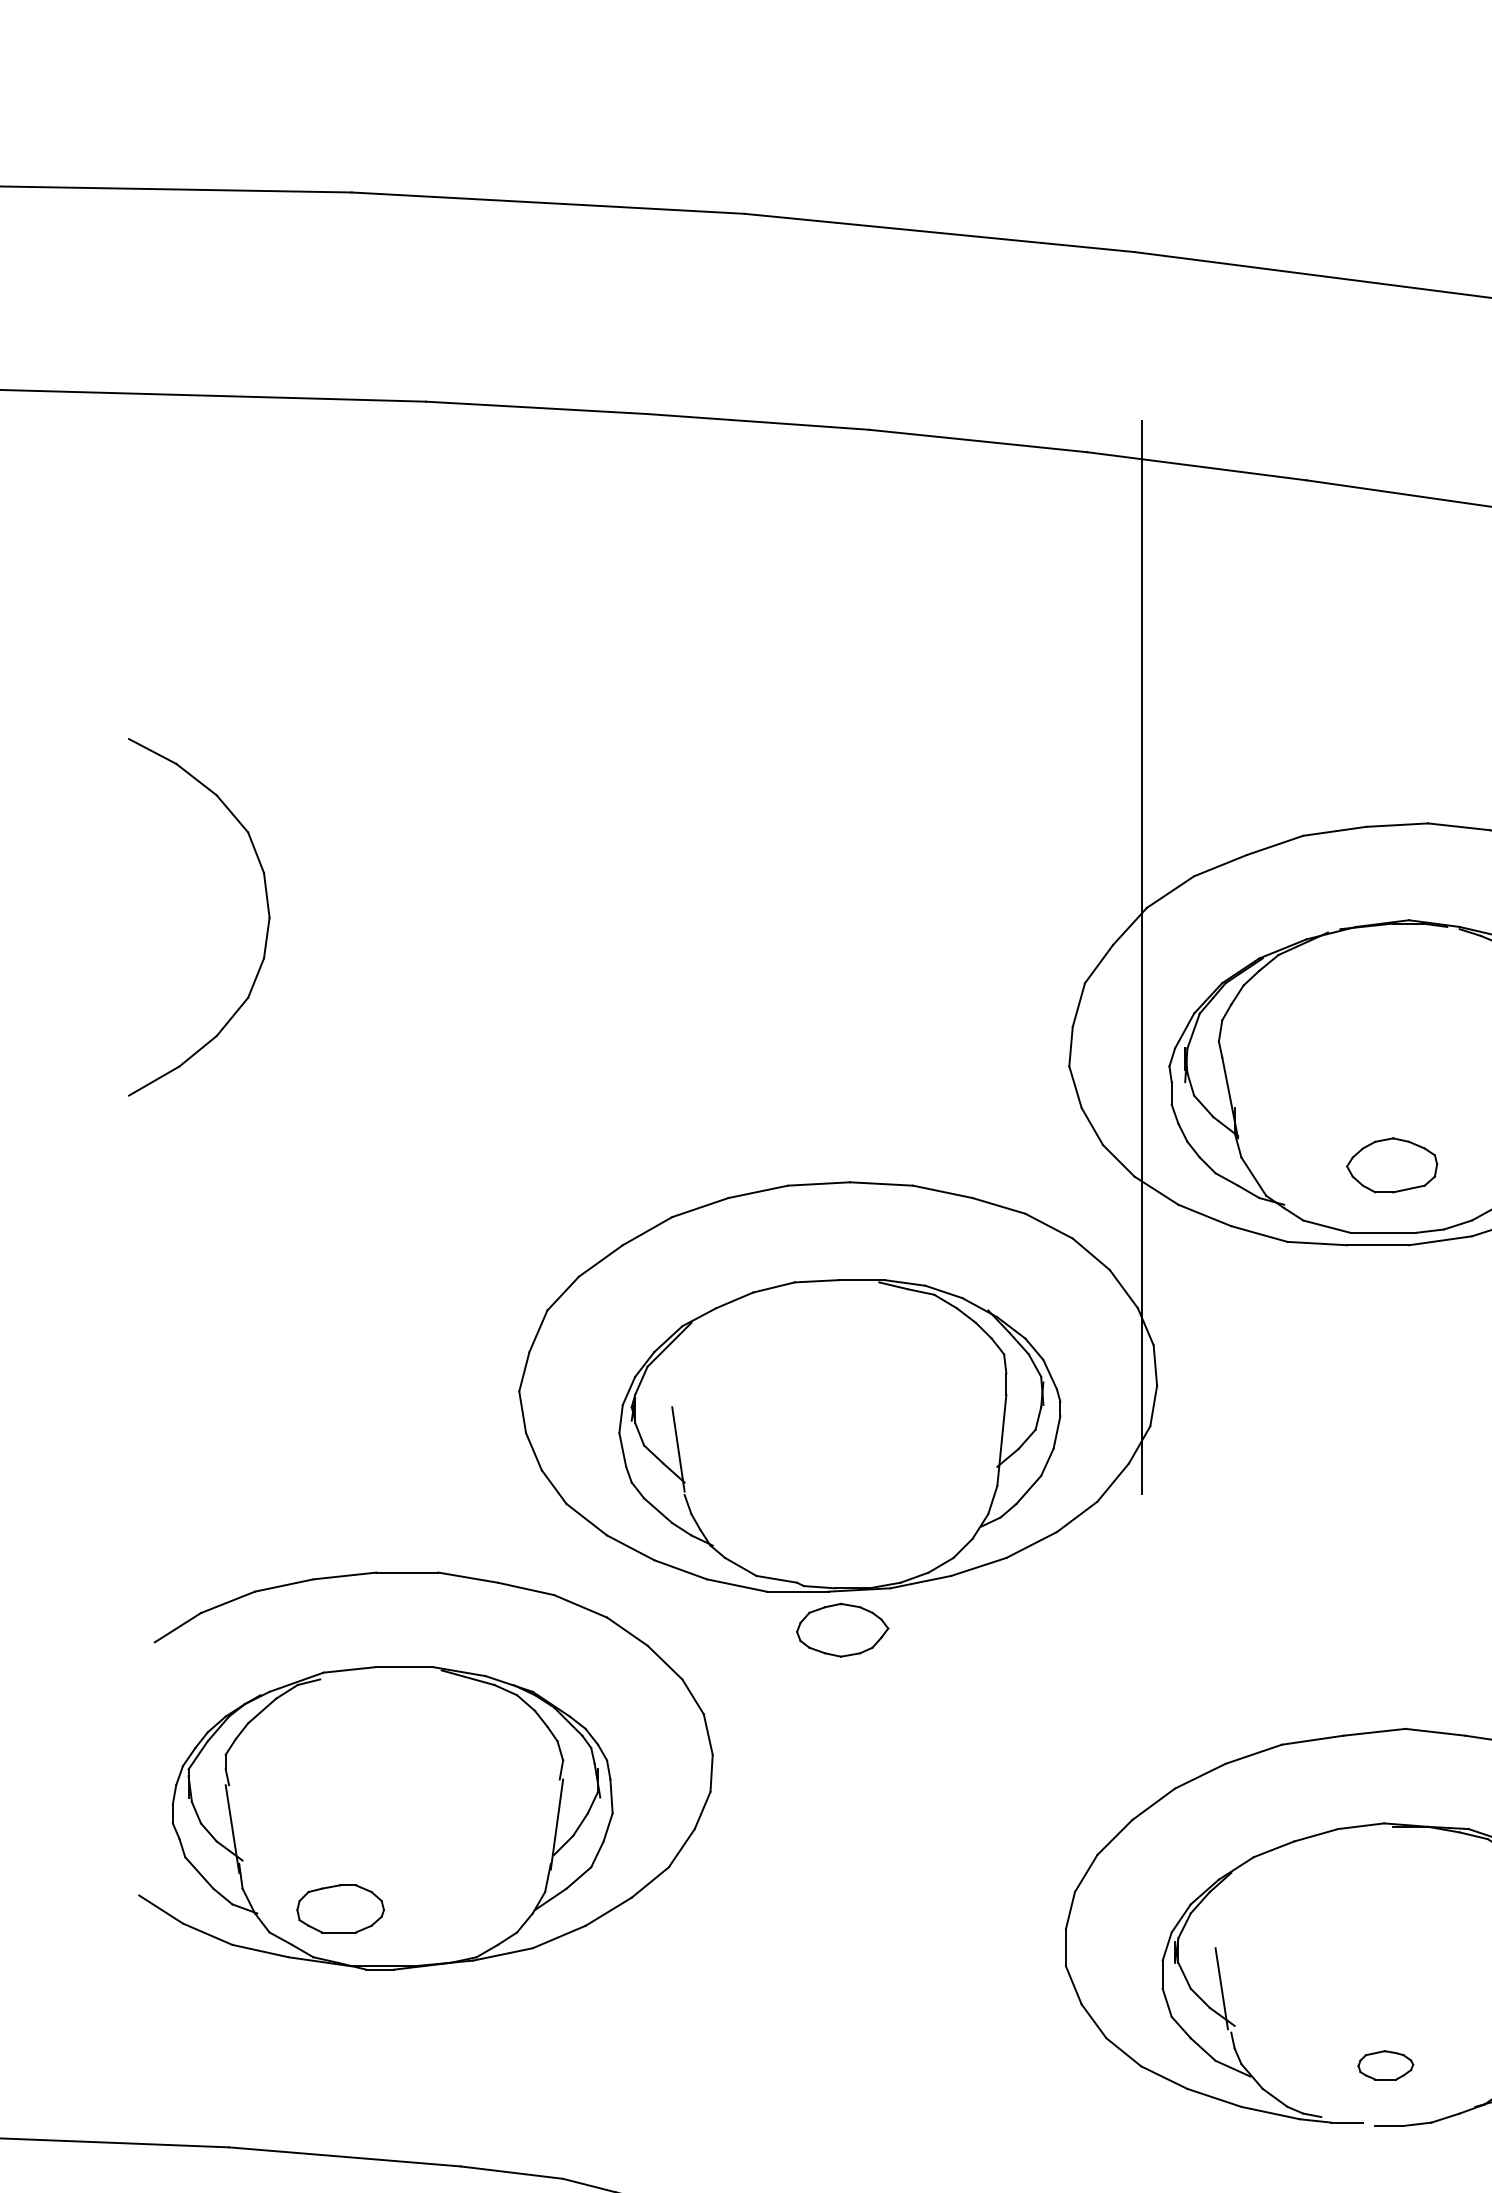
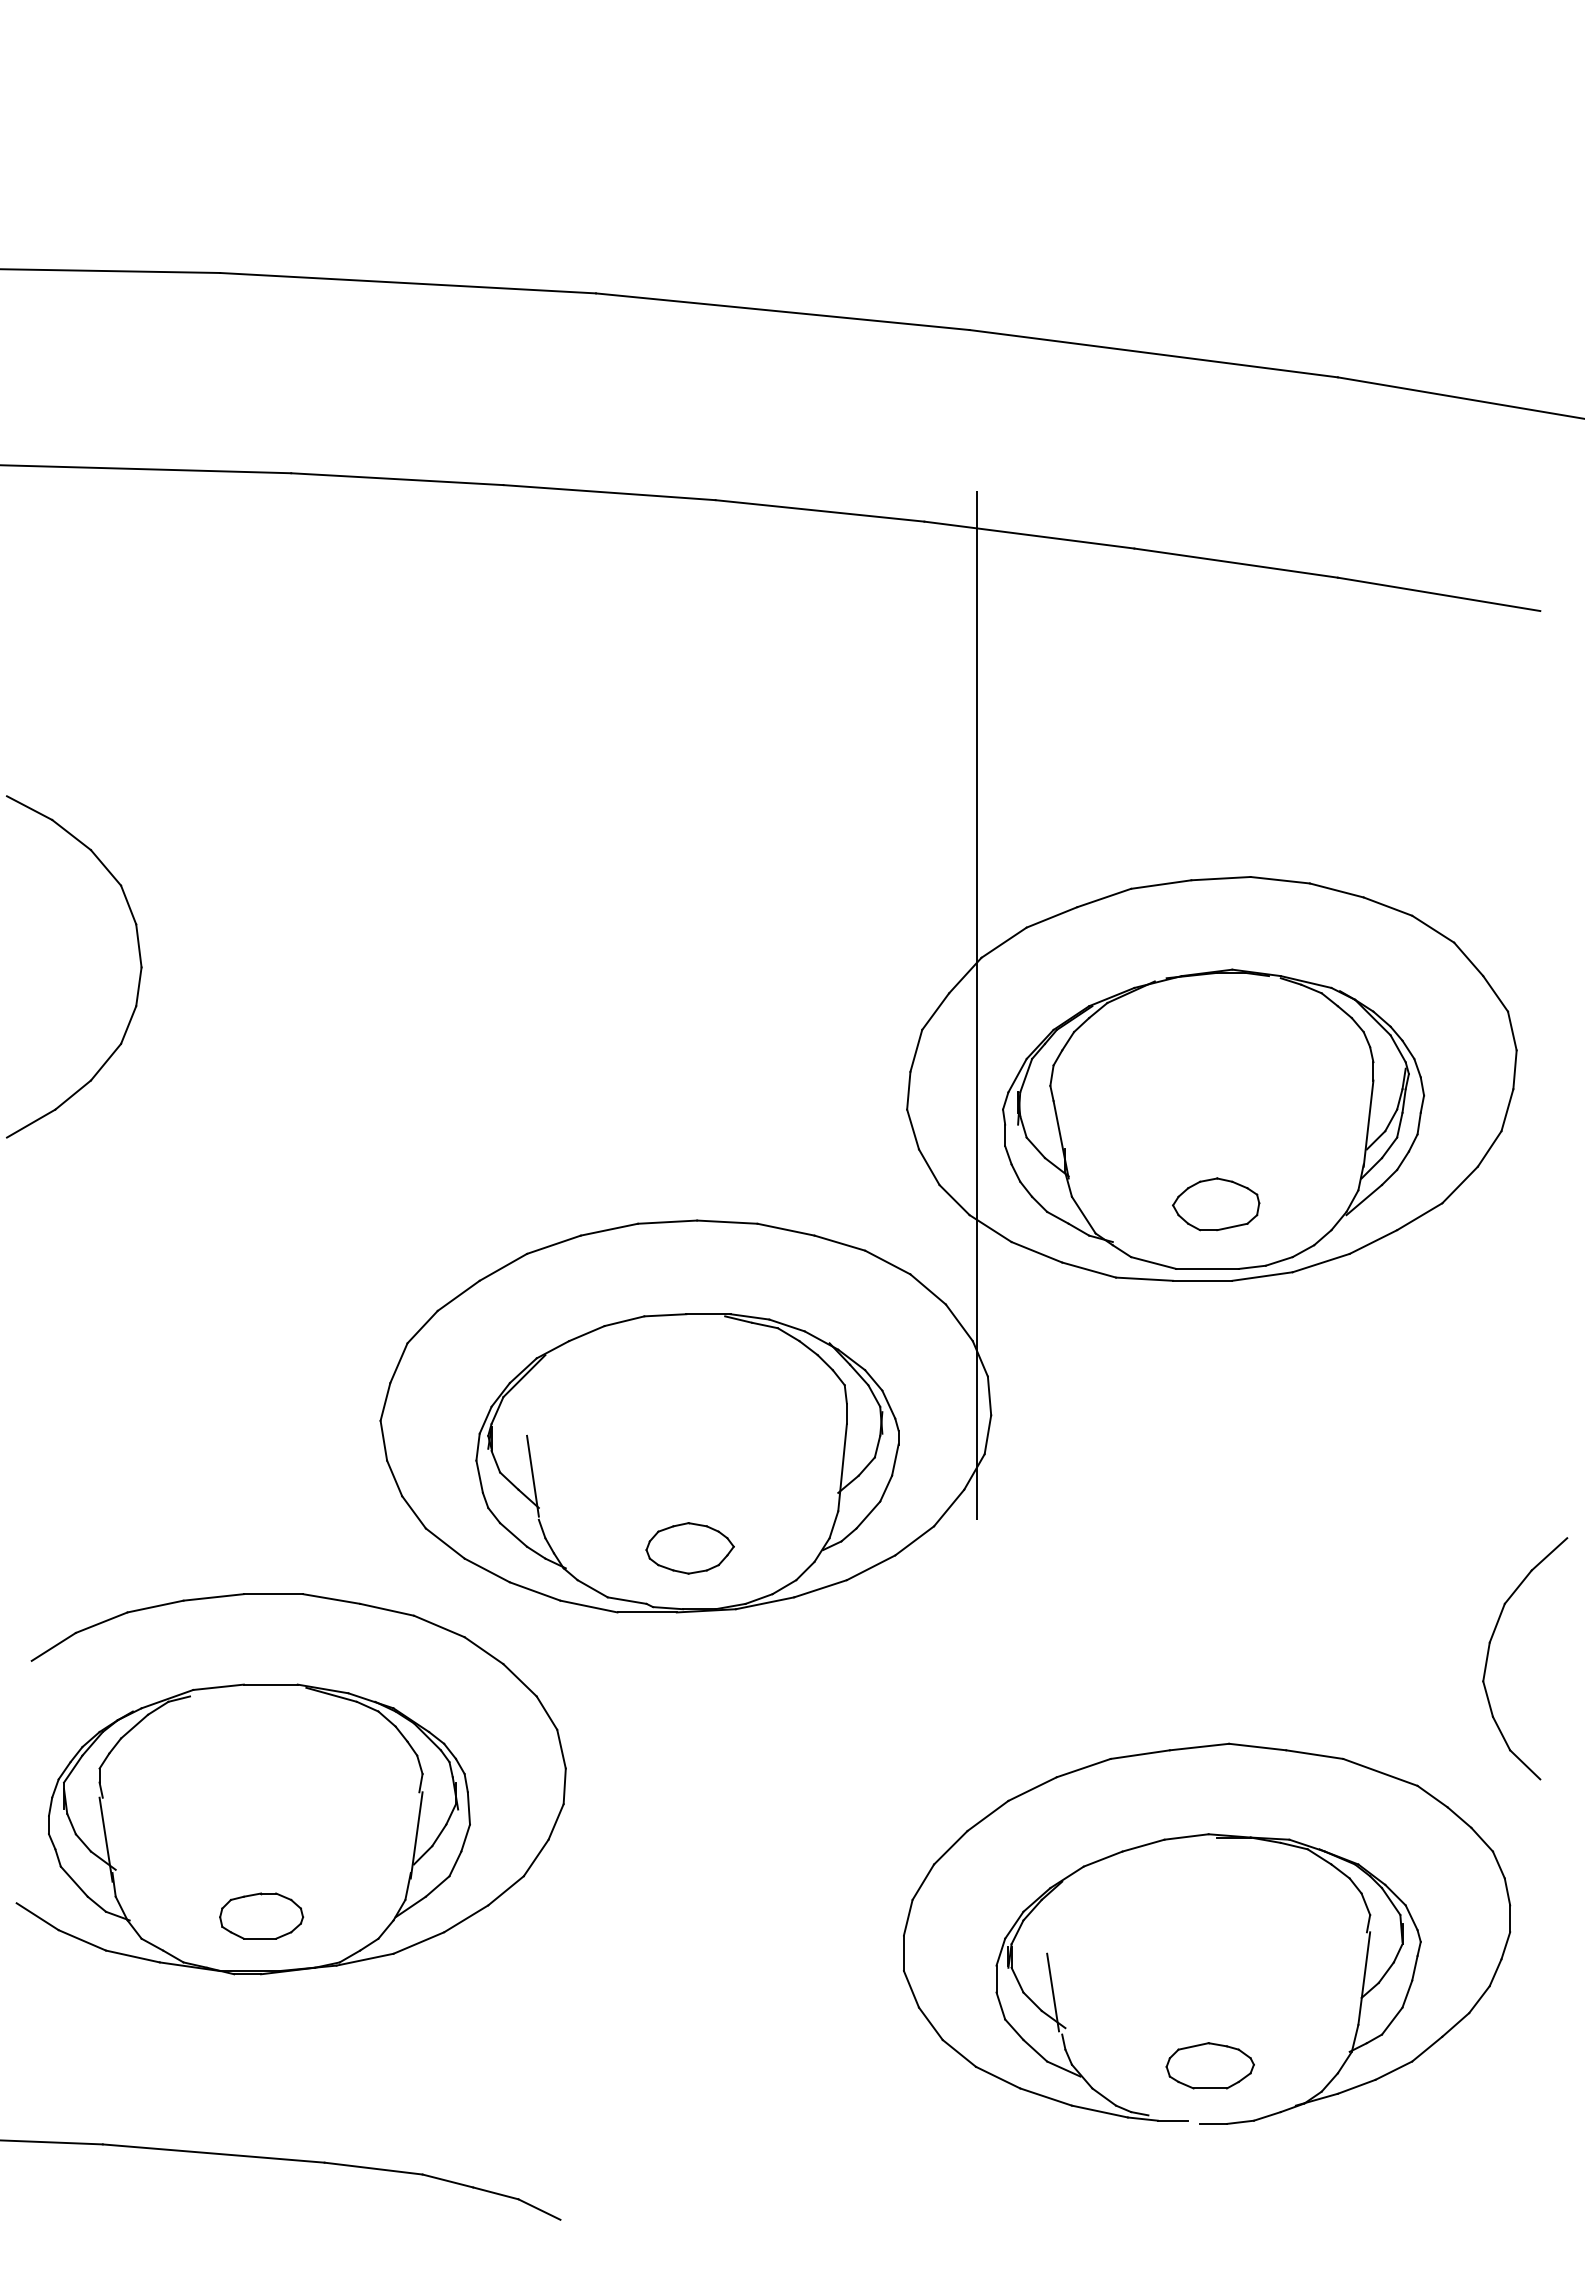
part: (841, 1630) -> (689, 1548), moved
part: (340, 1908) -> (261, 1915), moved
part: (1385, 2064) -> (1209, 2065), size x1.67

